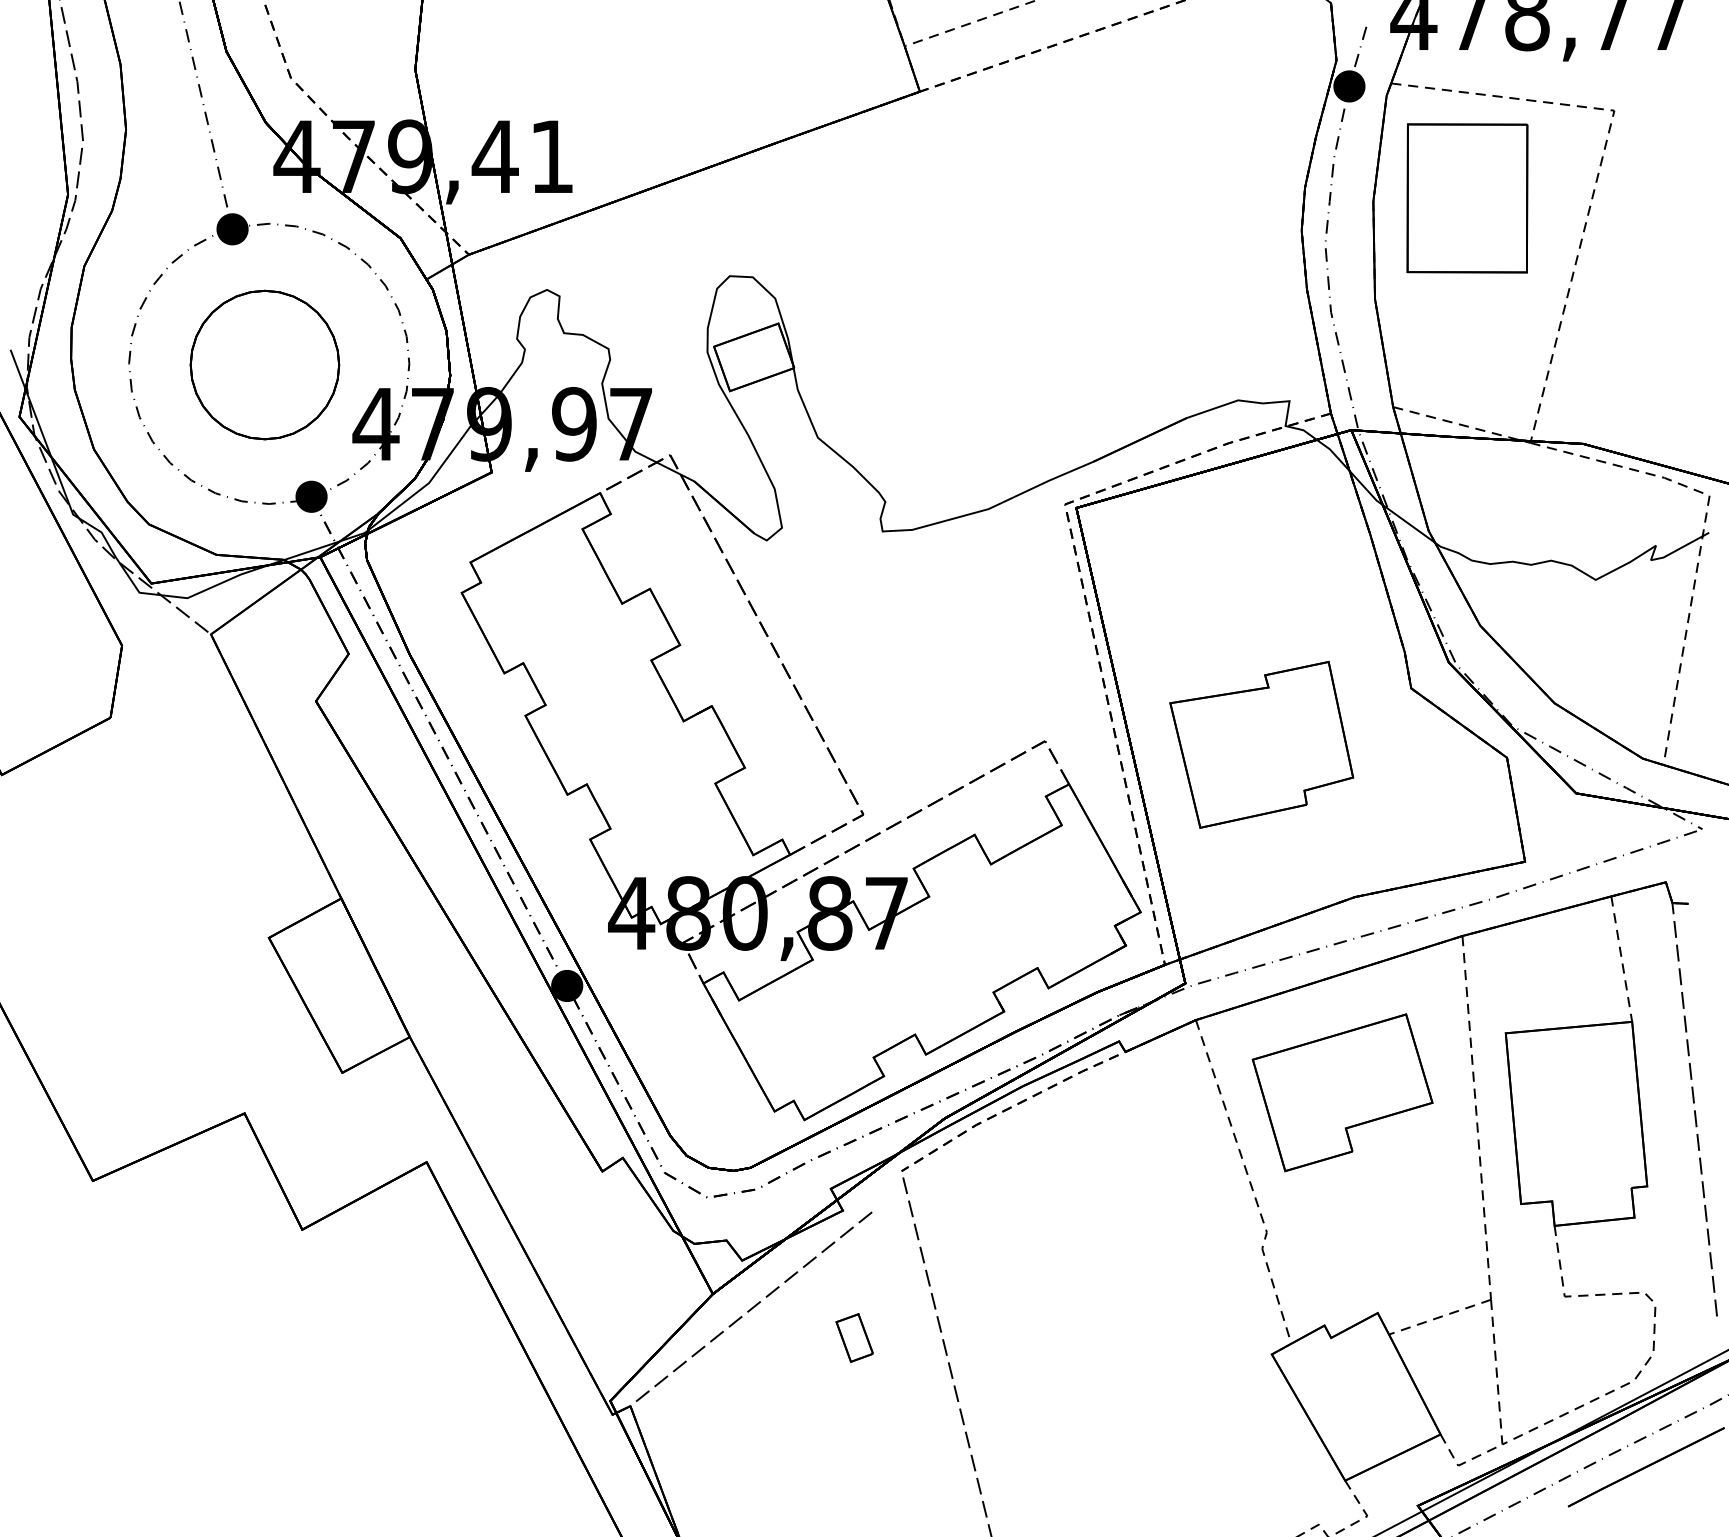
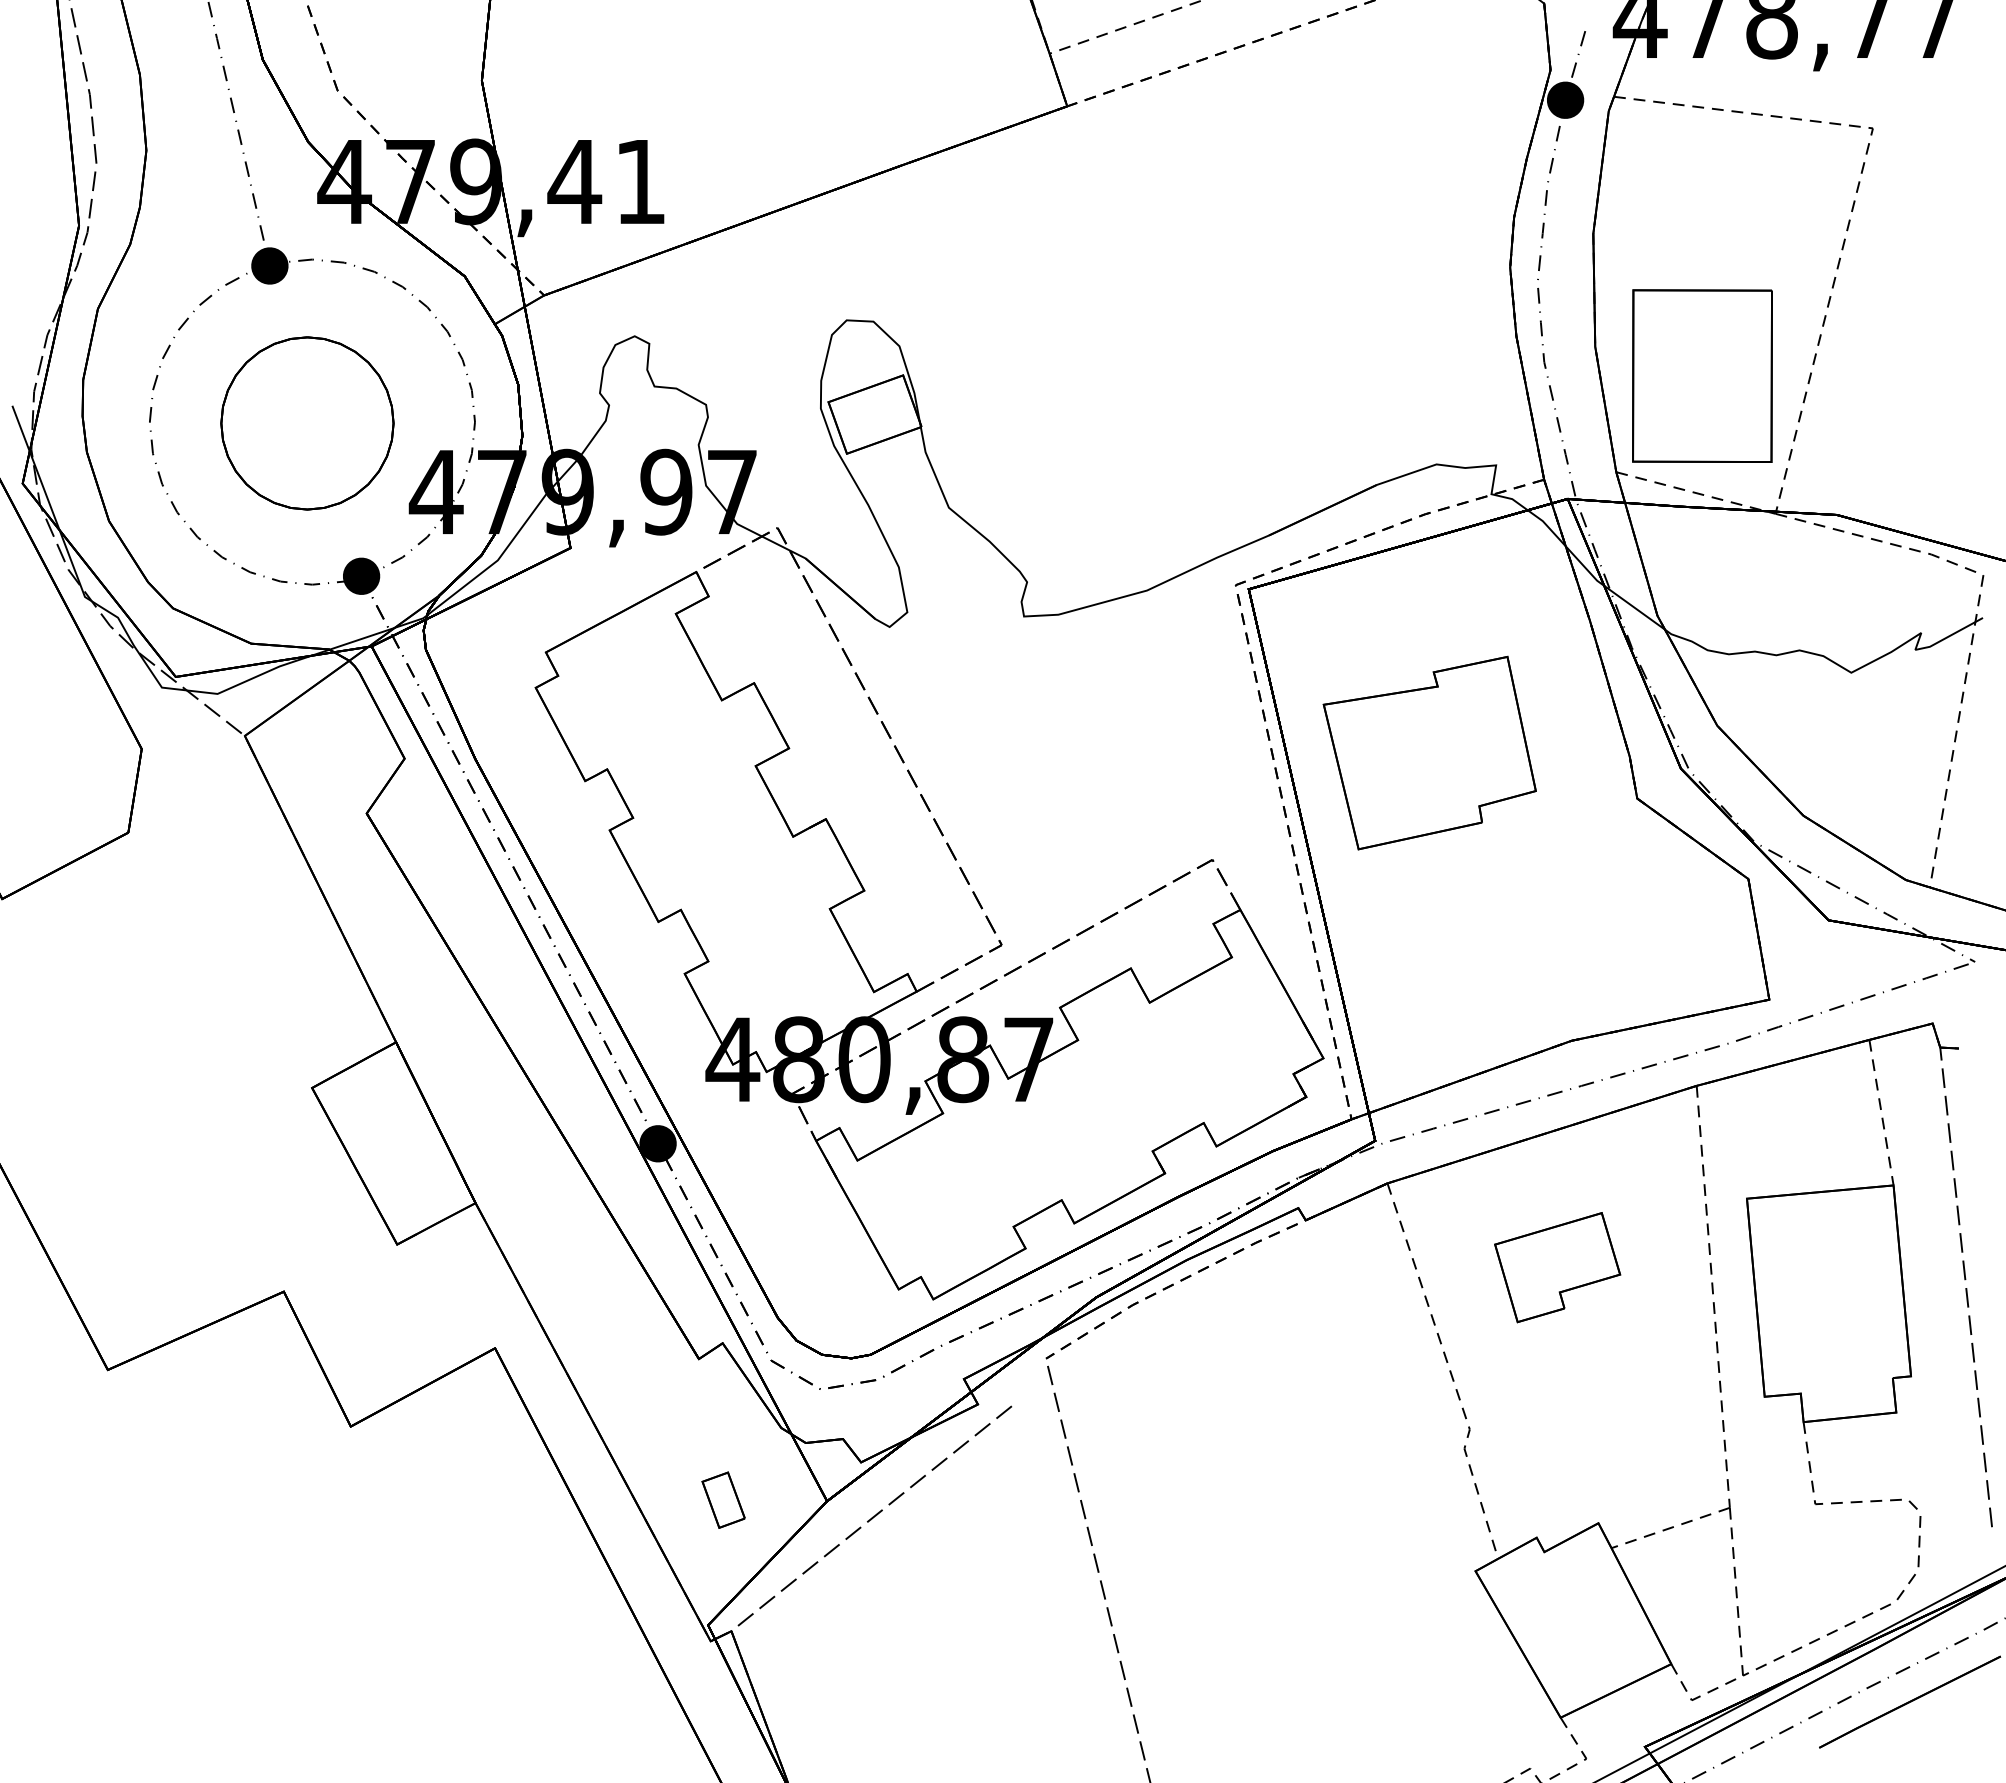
part: (1467, 197) -> (1702, 375), moved
part: (1261, 744) -> (1429, 752), moved
part: (1342, 1092) -> (1557, 1267), size x0.6
part: (854, 1337) -> (723, 1499), moved

